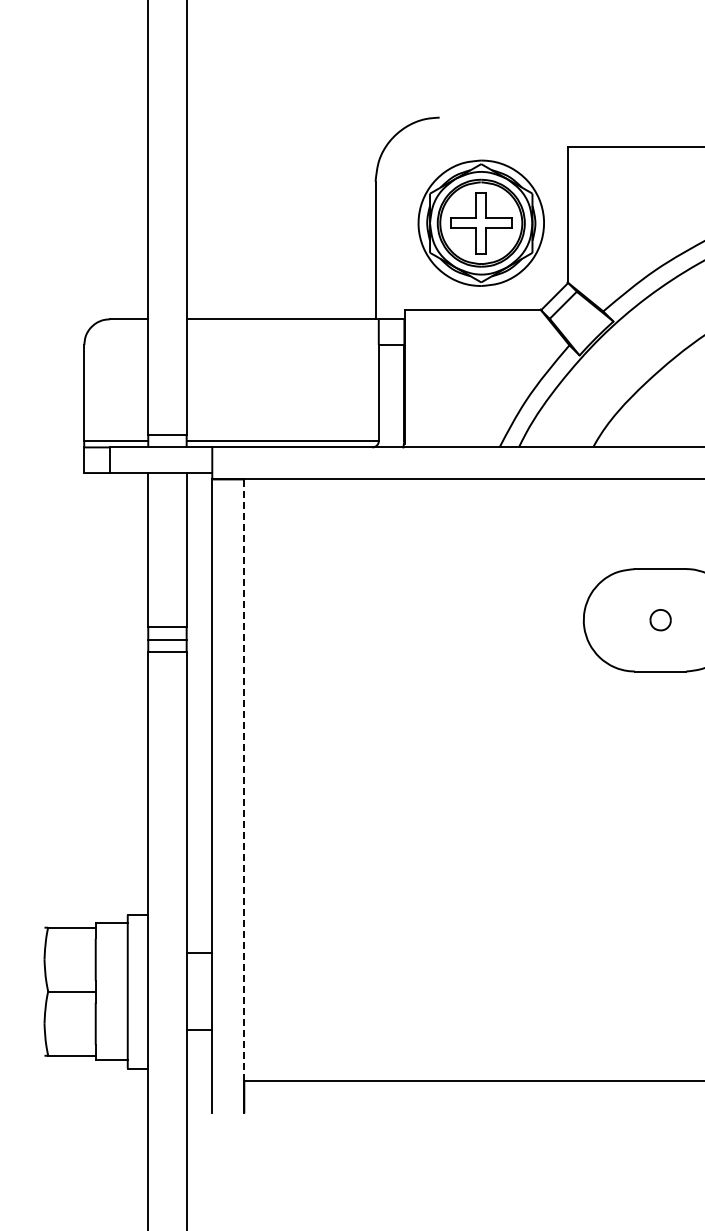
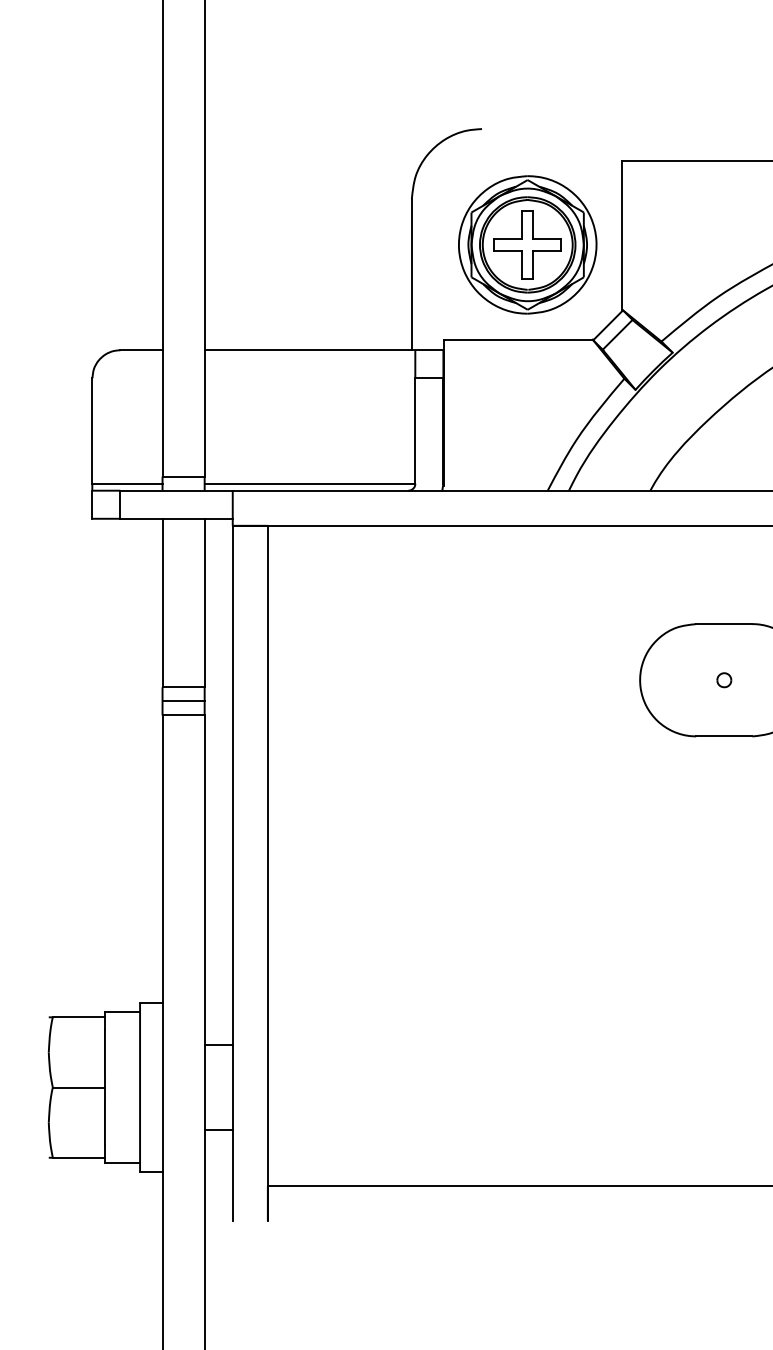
part: (660, 620) -> (724, 680), size x0.62
line: (244, 780) -> (268, 855), dashed -> solid

